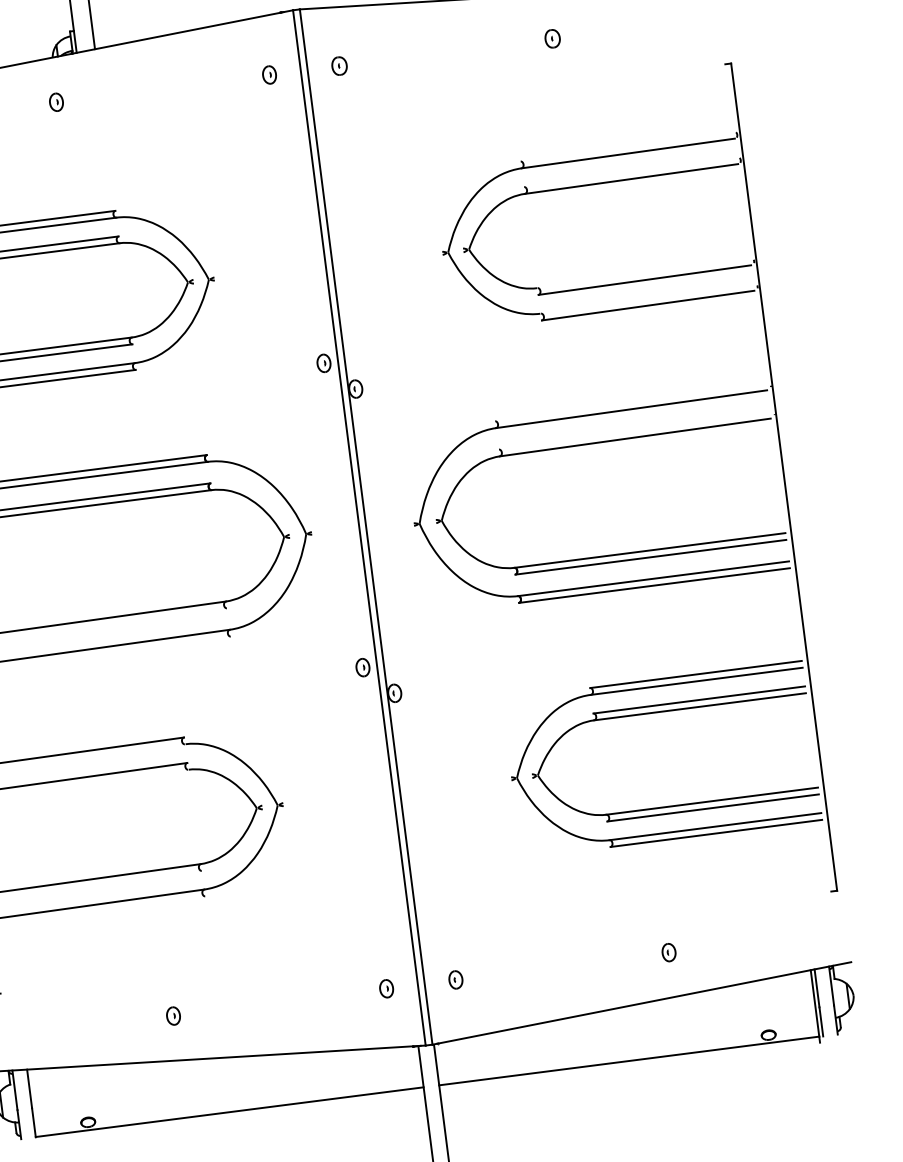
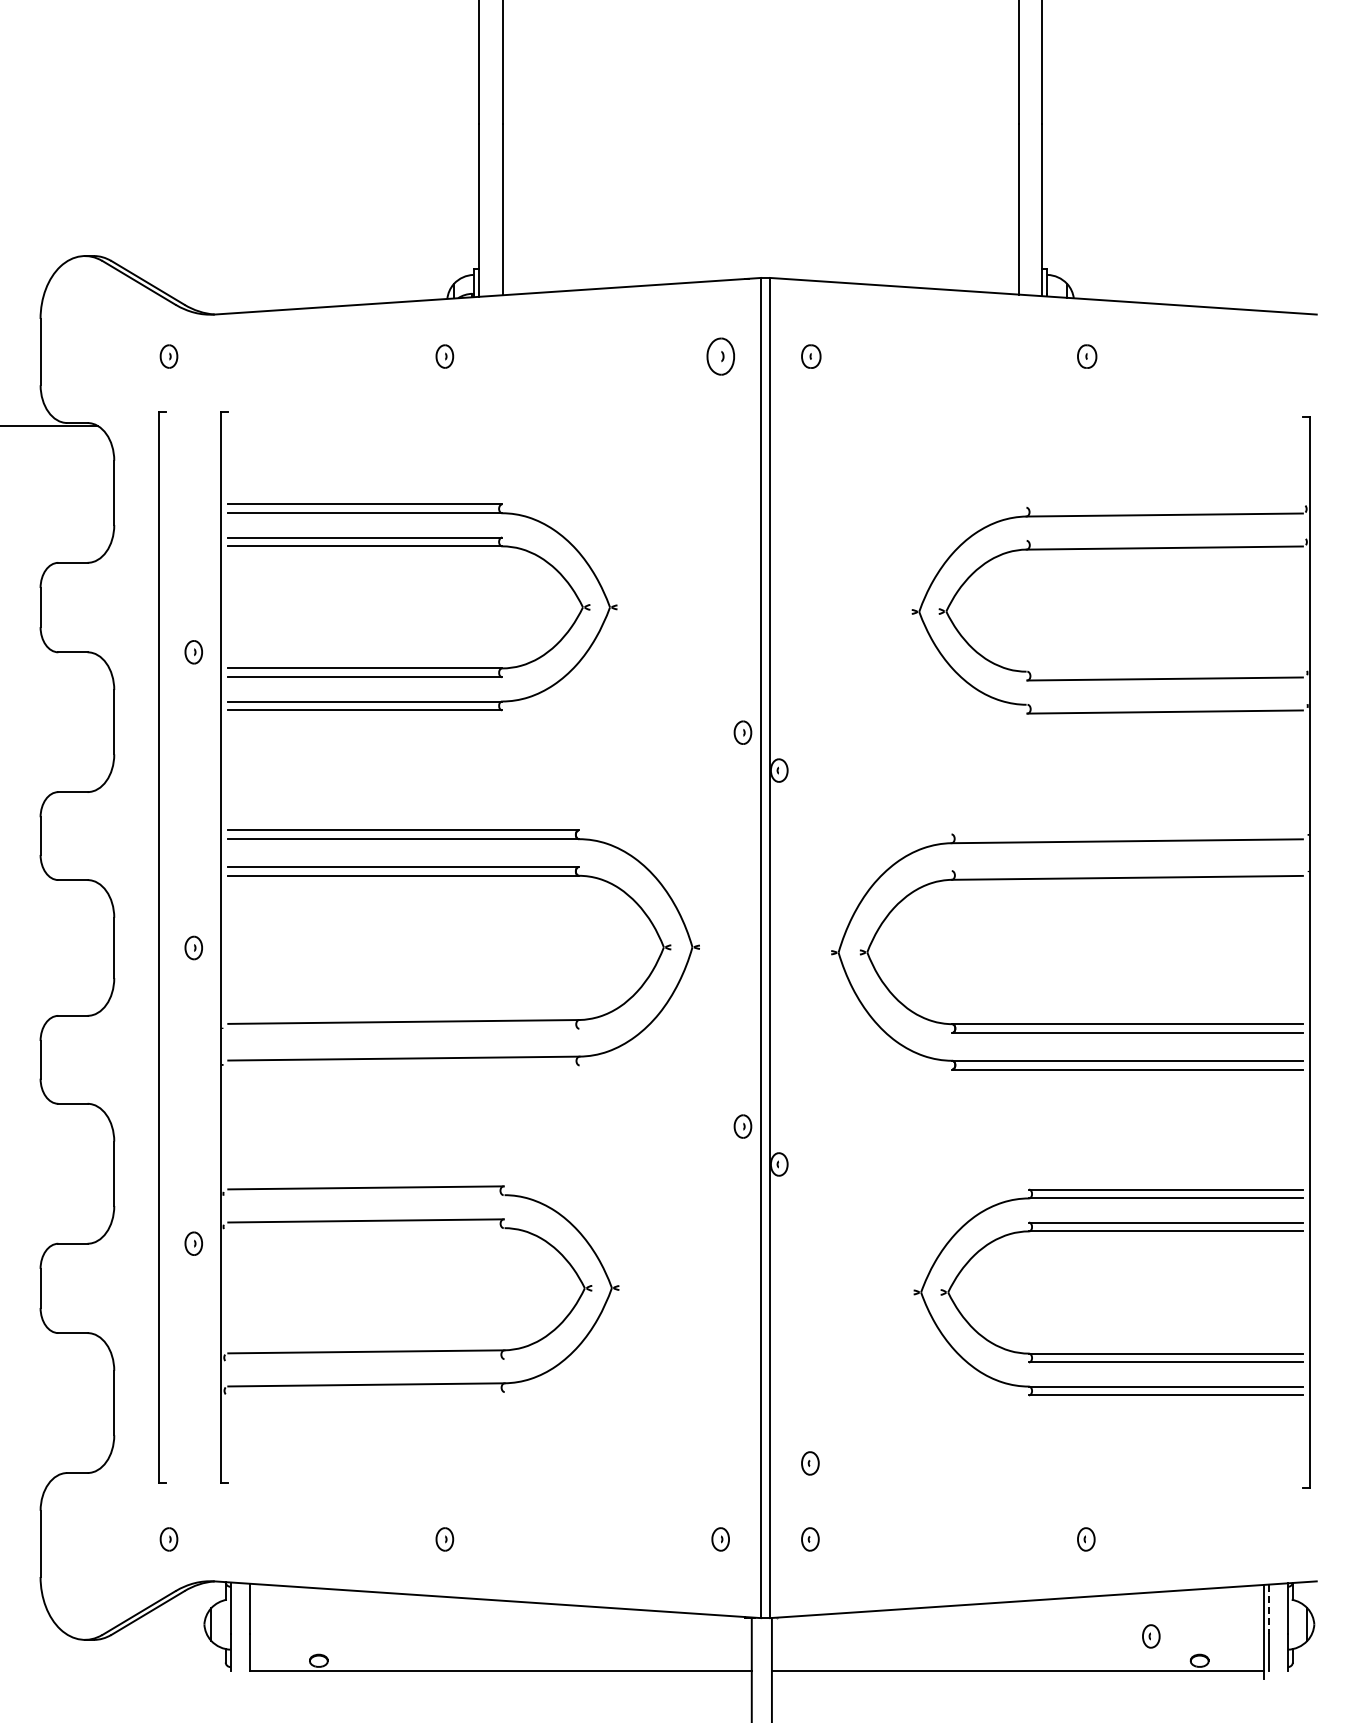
part: (269, 74) -> (720, 356), size x1.6
part: (448, 921) -> (810, 1463), added
line: (816, 988) -> (1268, 1609), solid -> dashed
part: (729, 1021) -> (1151, 1636), added

